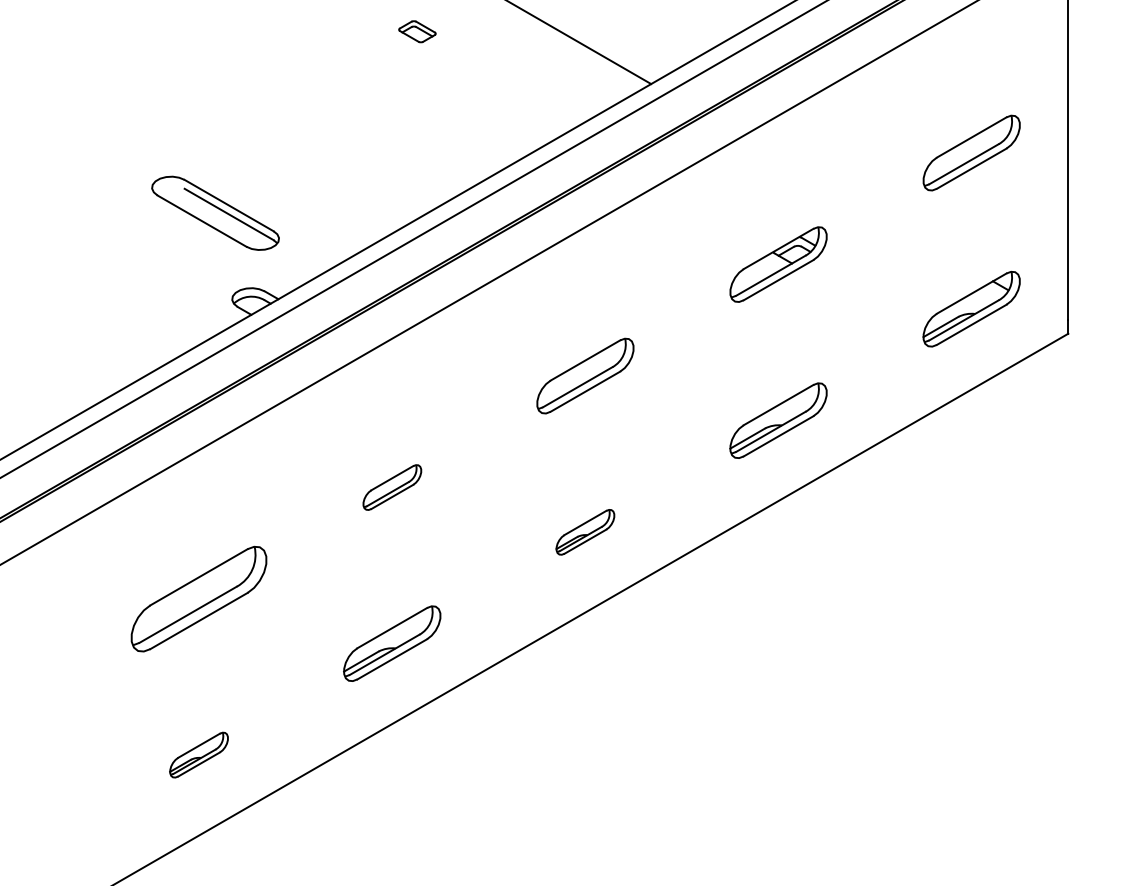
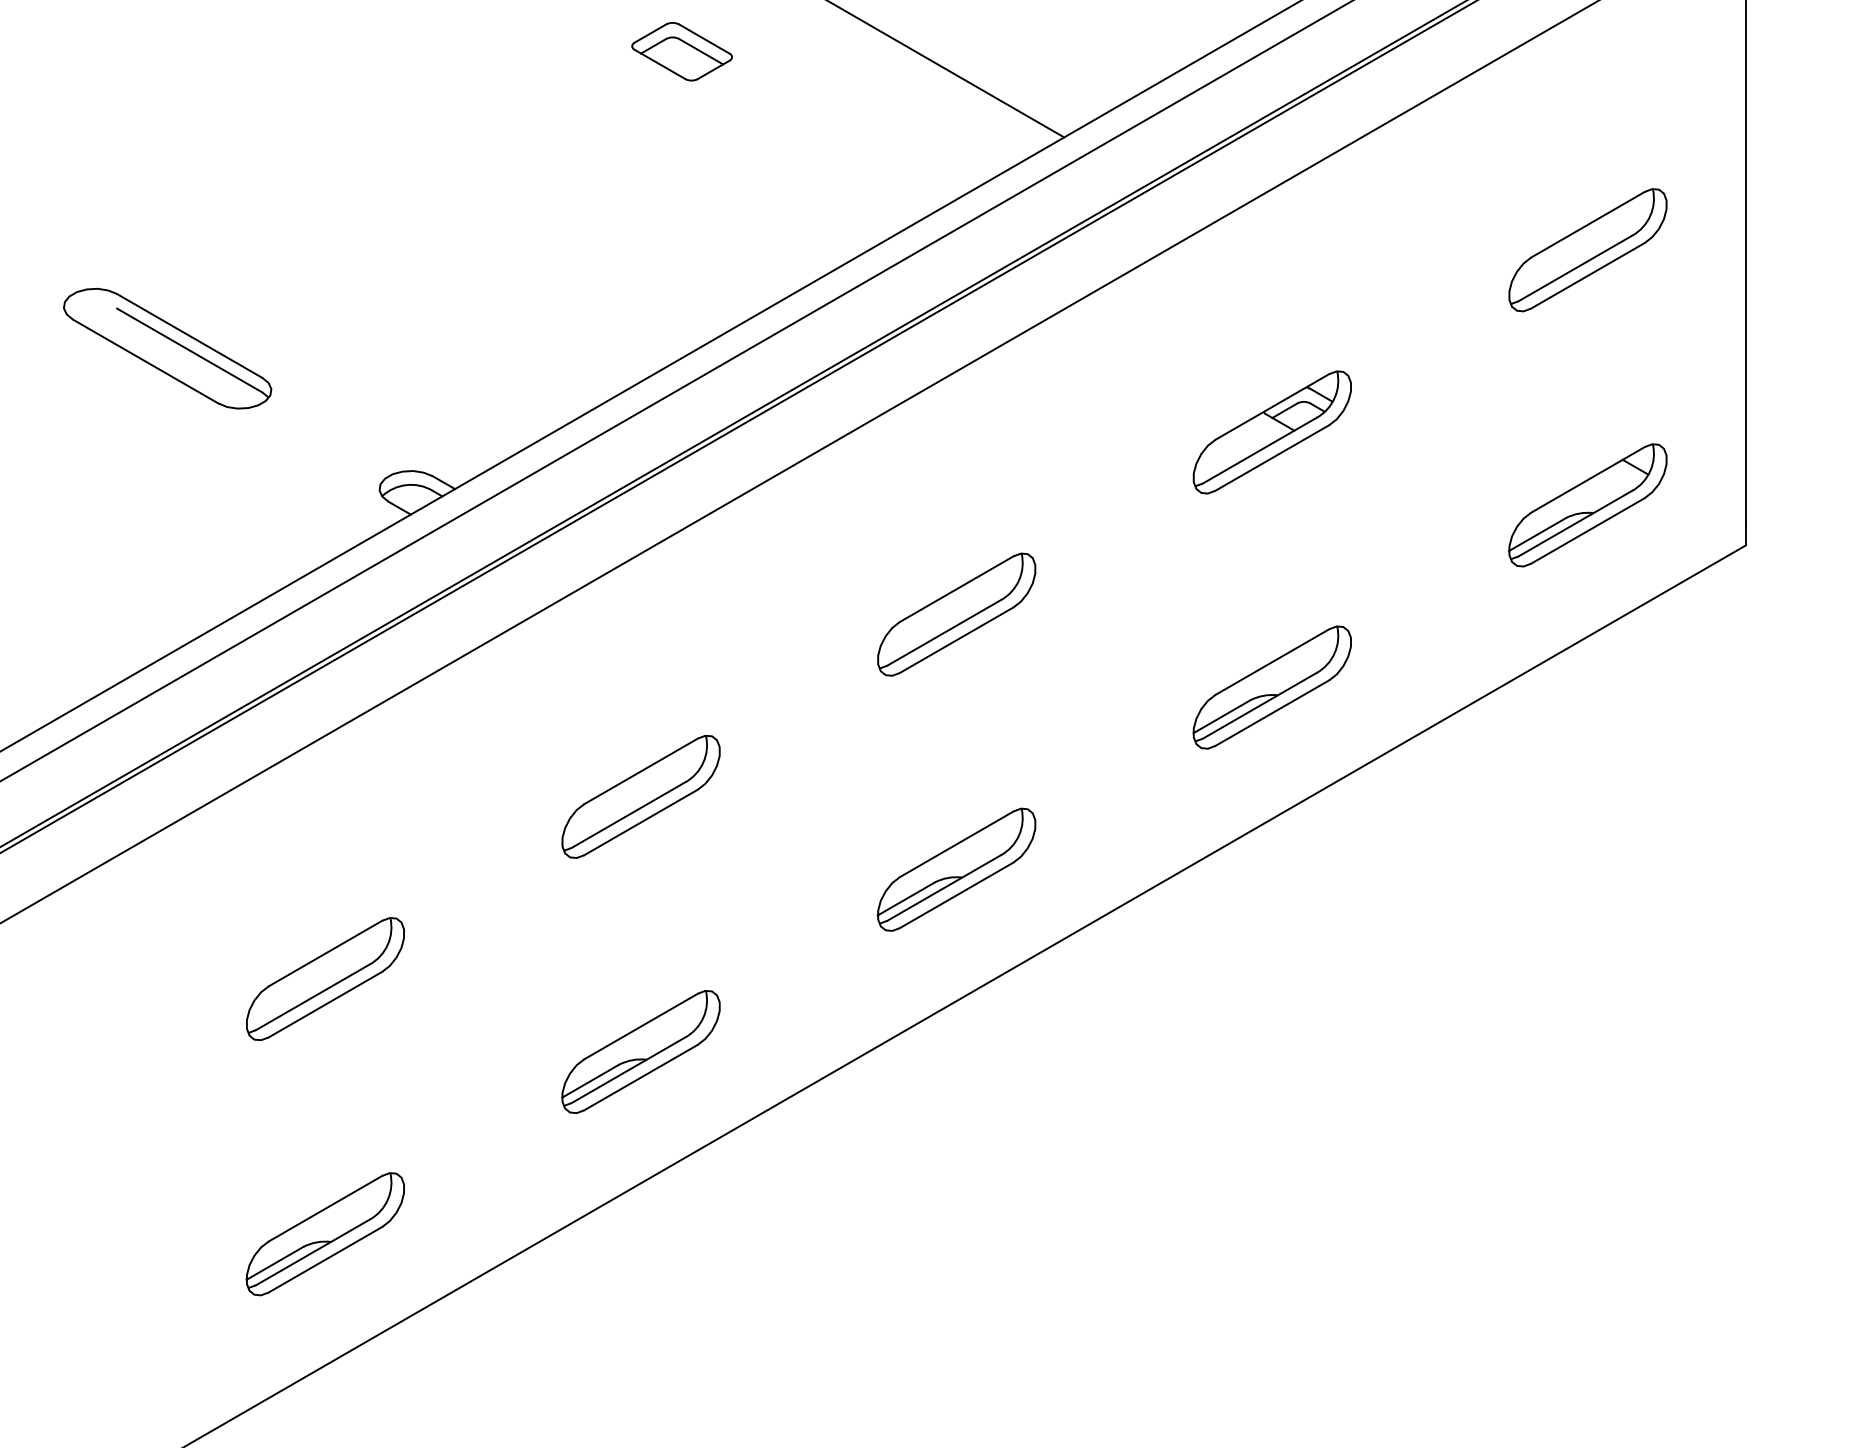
part: (417, 31) -> (682, 51), size x1.67
part: (215, 212) -> (167, 347), moved
part: (392, 487) -> (641, 796), size x1.67
part: (585, 532) -> (956, 870), size x1.67
part: (199, 598) -> (326, 978), size x0.71
part: (198, 754) -> (324, 1233), size x1.67

